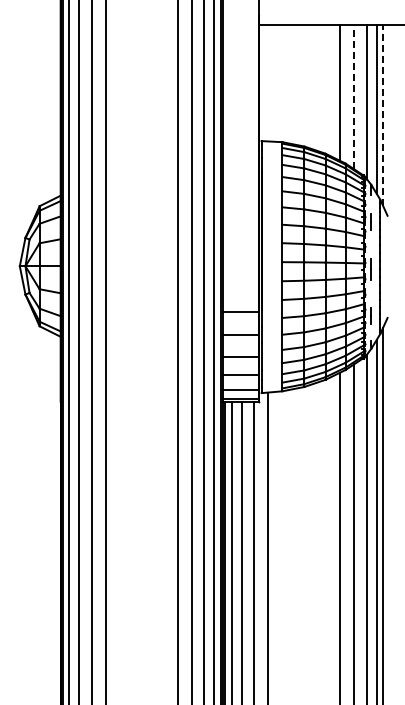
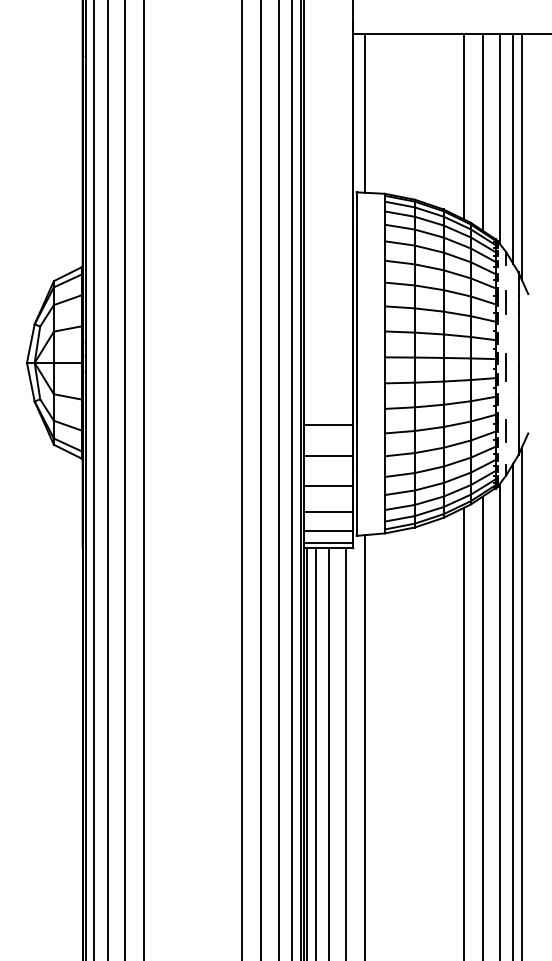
line: (268, 82) -> (365, 112), added
line: (354, 96) -> (483, 131), dashed -> solid
line: (382, 114) -> (521, 156), dashed -> solid

